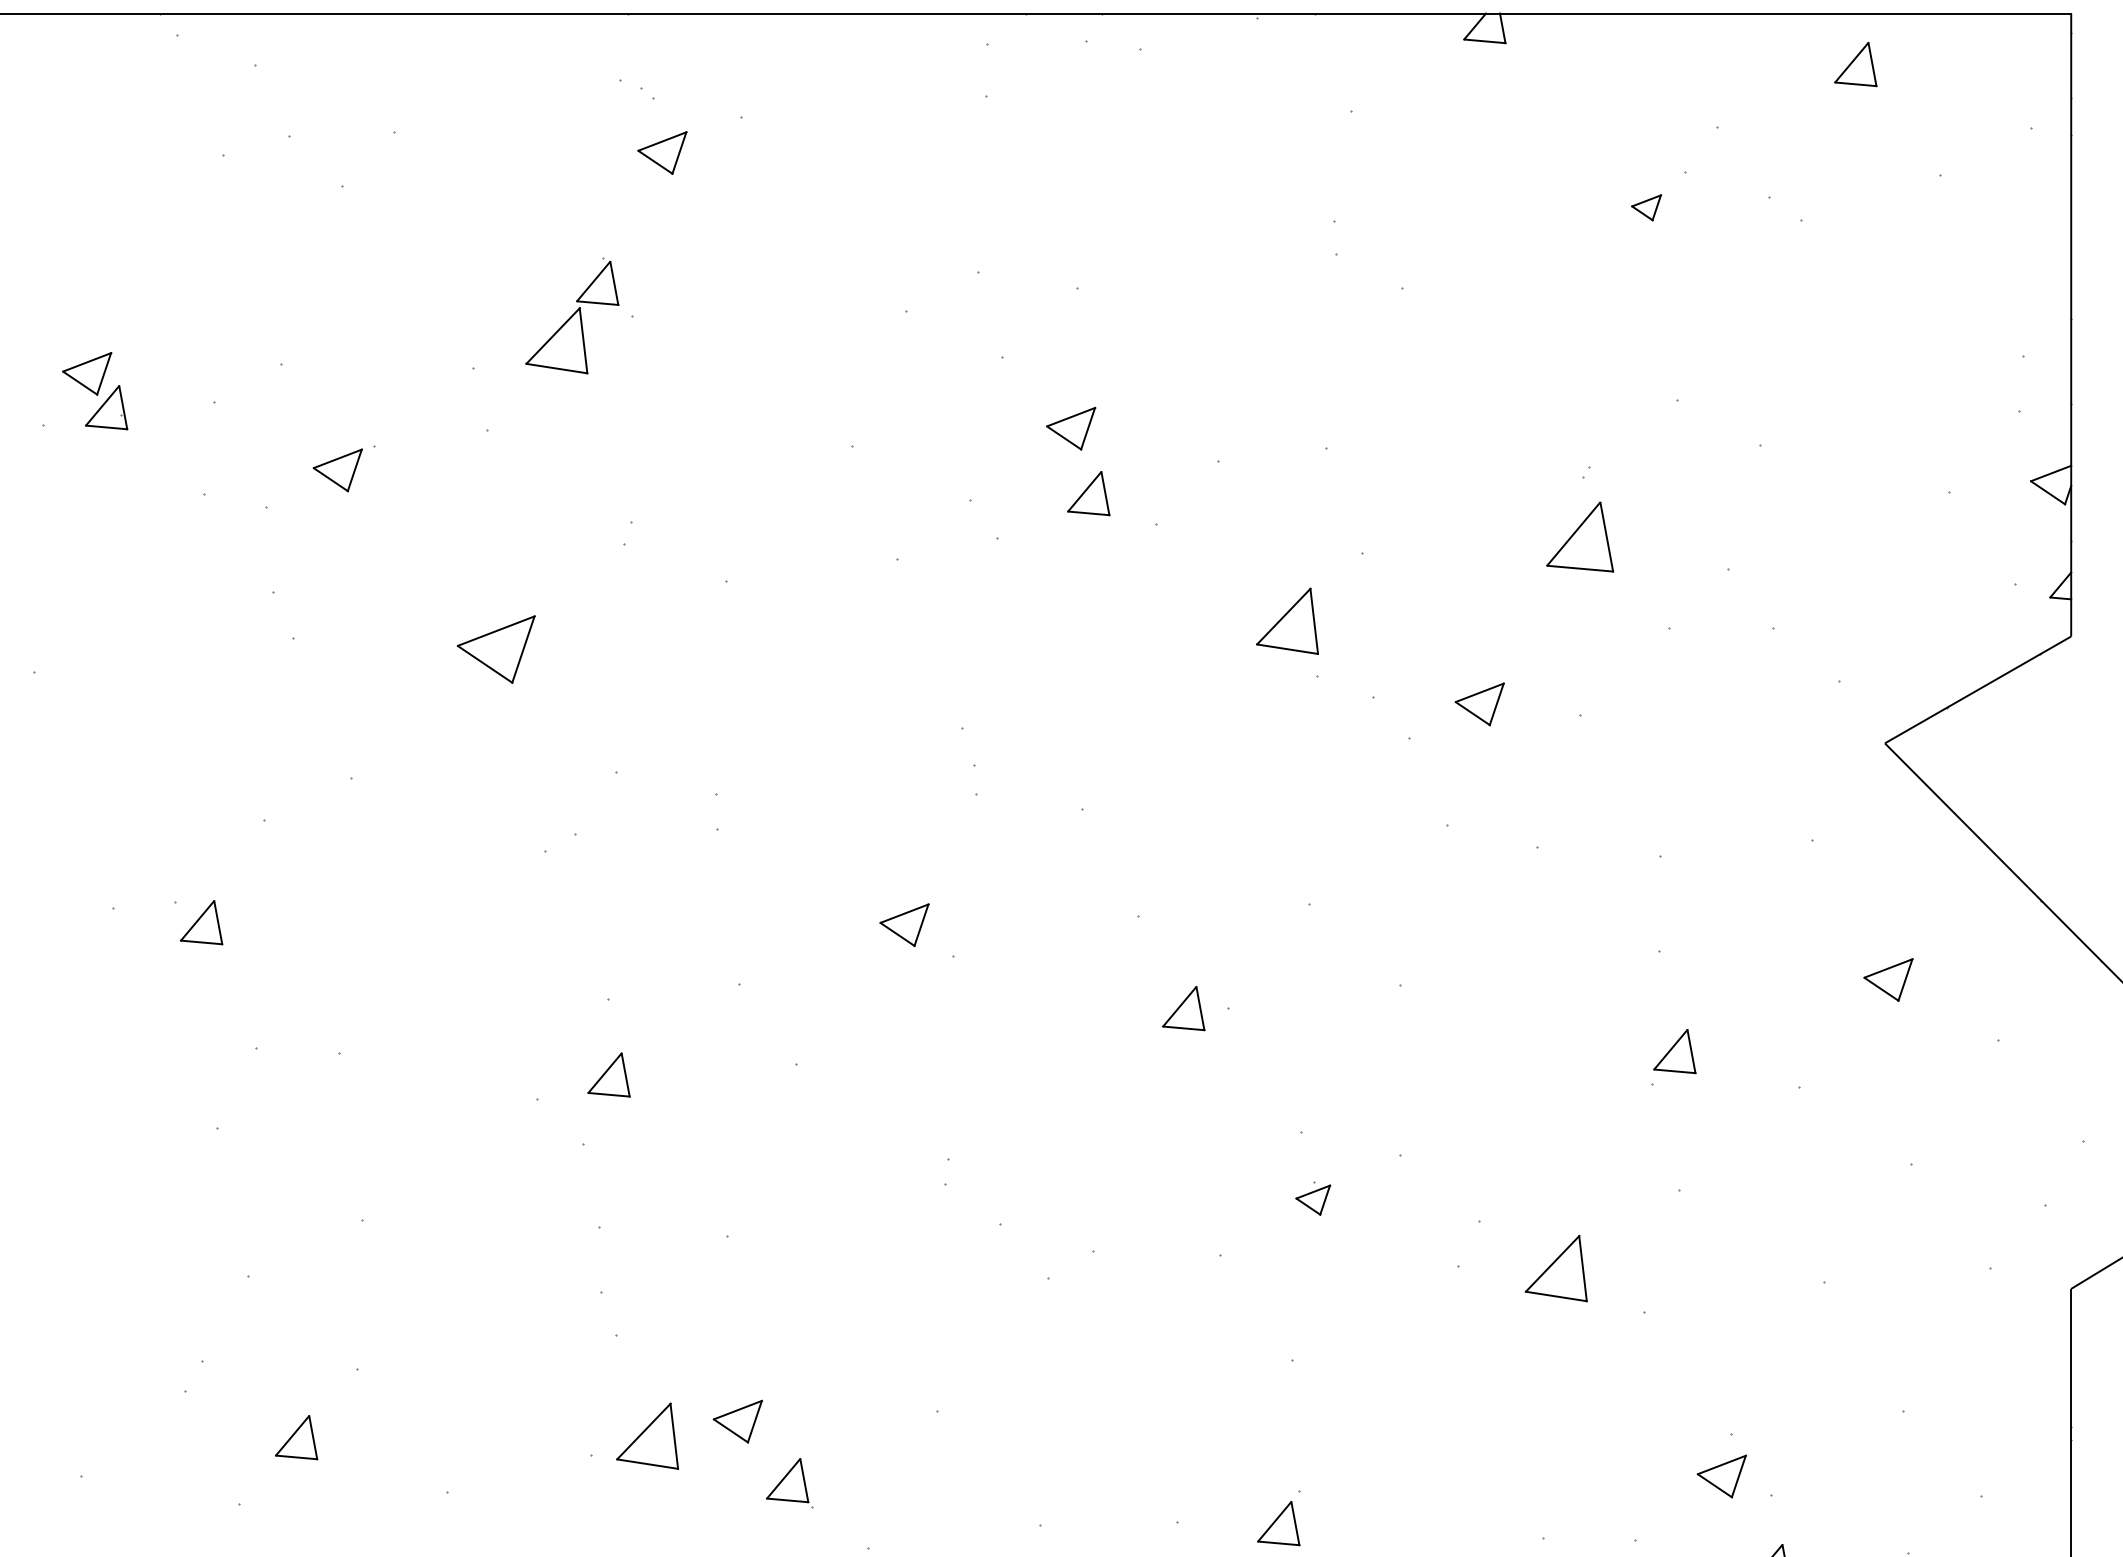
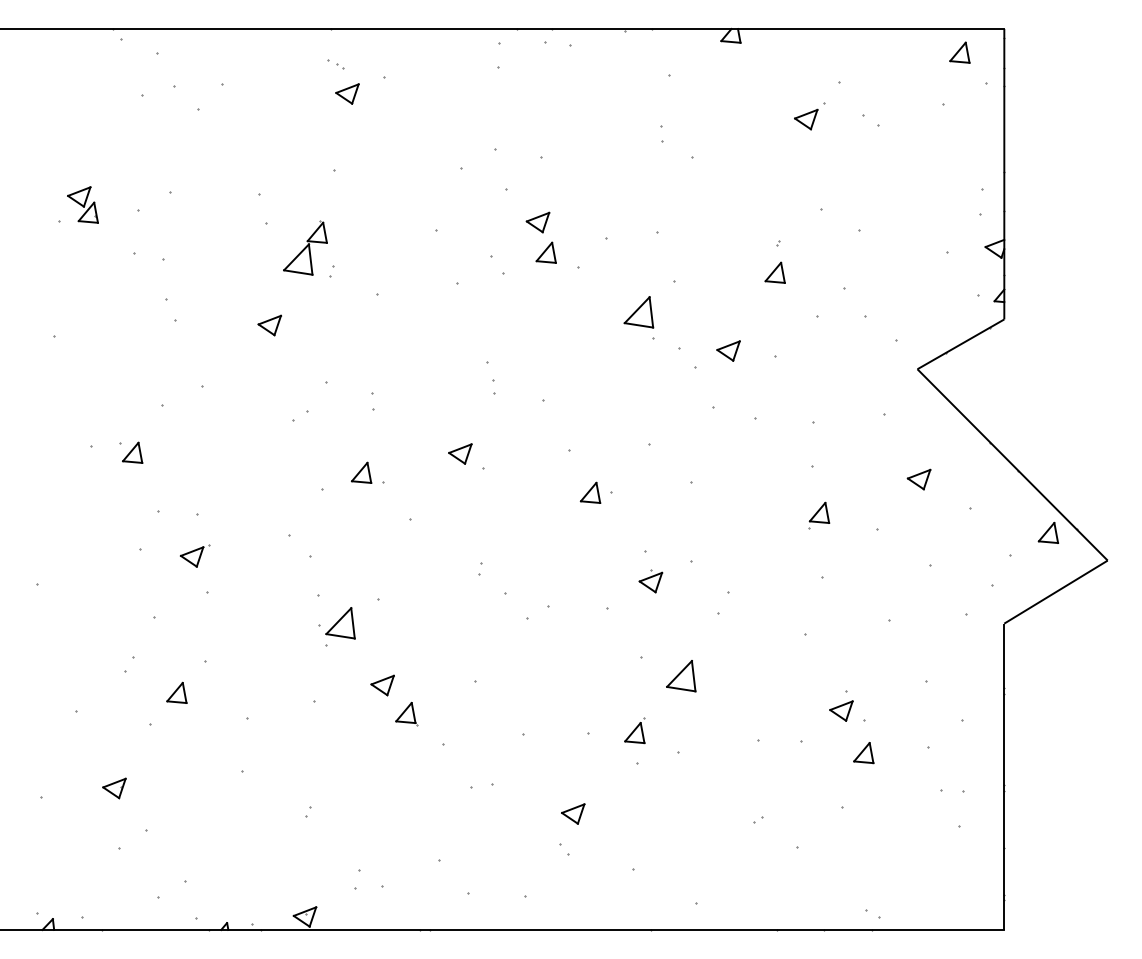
part: (1854, 63) -> (959, 52), moved
part: (1646, 207) -> (806, 119), size x1.67
part: (572, 314) -> (305, 247), moved
part: (345, 467) -> (195, 555), moved
part: (1578, 535) -> (774, 272), size x0.62
part: (495, 649) -> (269, 325), size x0.62
part: (608, 1074) -> (361, 472), moved
part: (1312, 1198) -> (650, 581), size x1.43
part: (1556, 1269) -> (681, 676), moved
part: (647, 1436) -> (340, 623), moved

